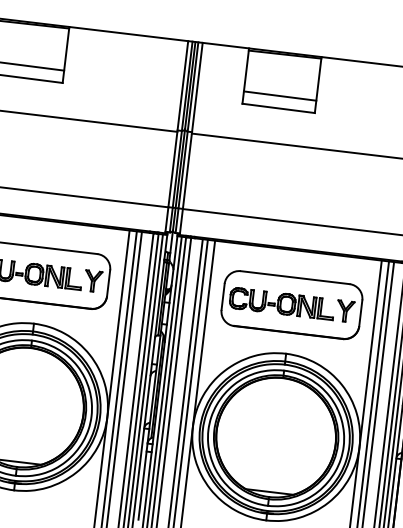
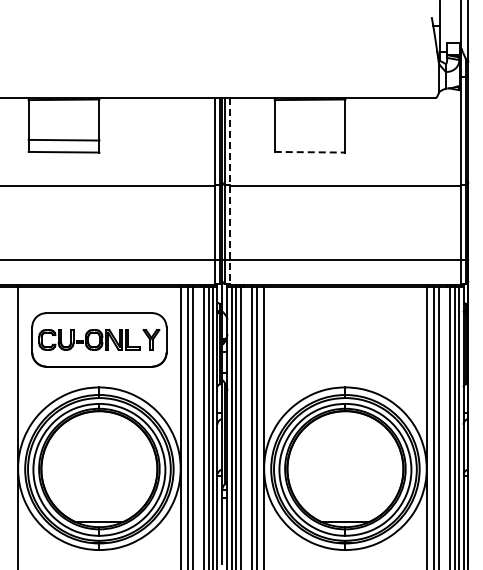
line: (279, 95) -> (309, 139), removed
line: (279, 108) -> (310, 152), solid -> dashed
line: (191, 138) -> (229, 191), solid -> dashed
part: (292, 304) -> (345, 339), removed

